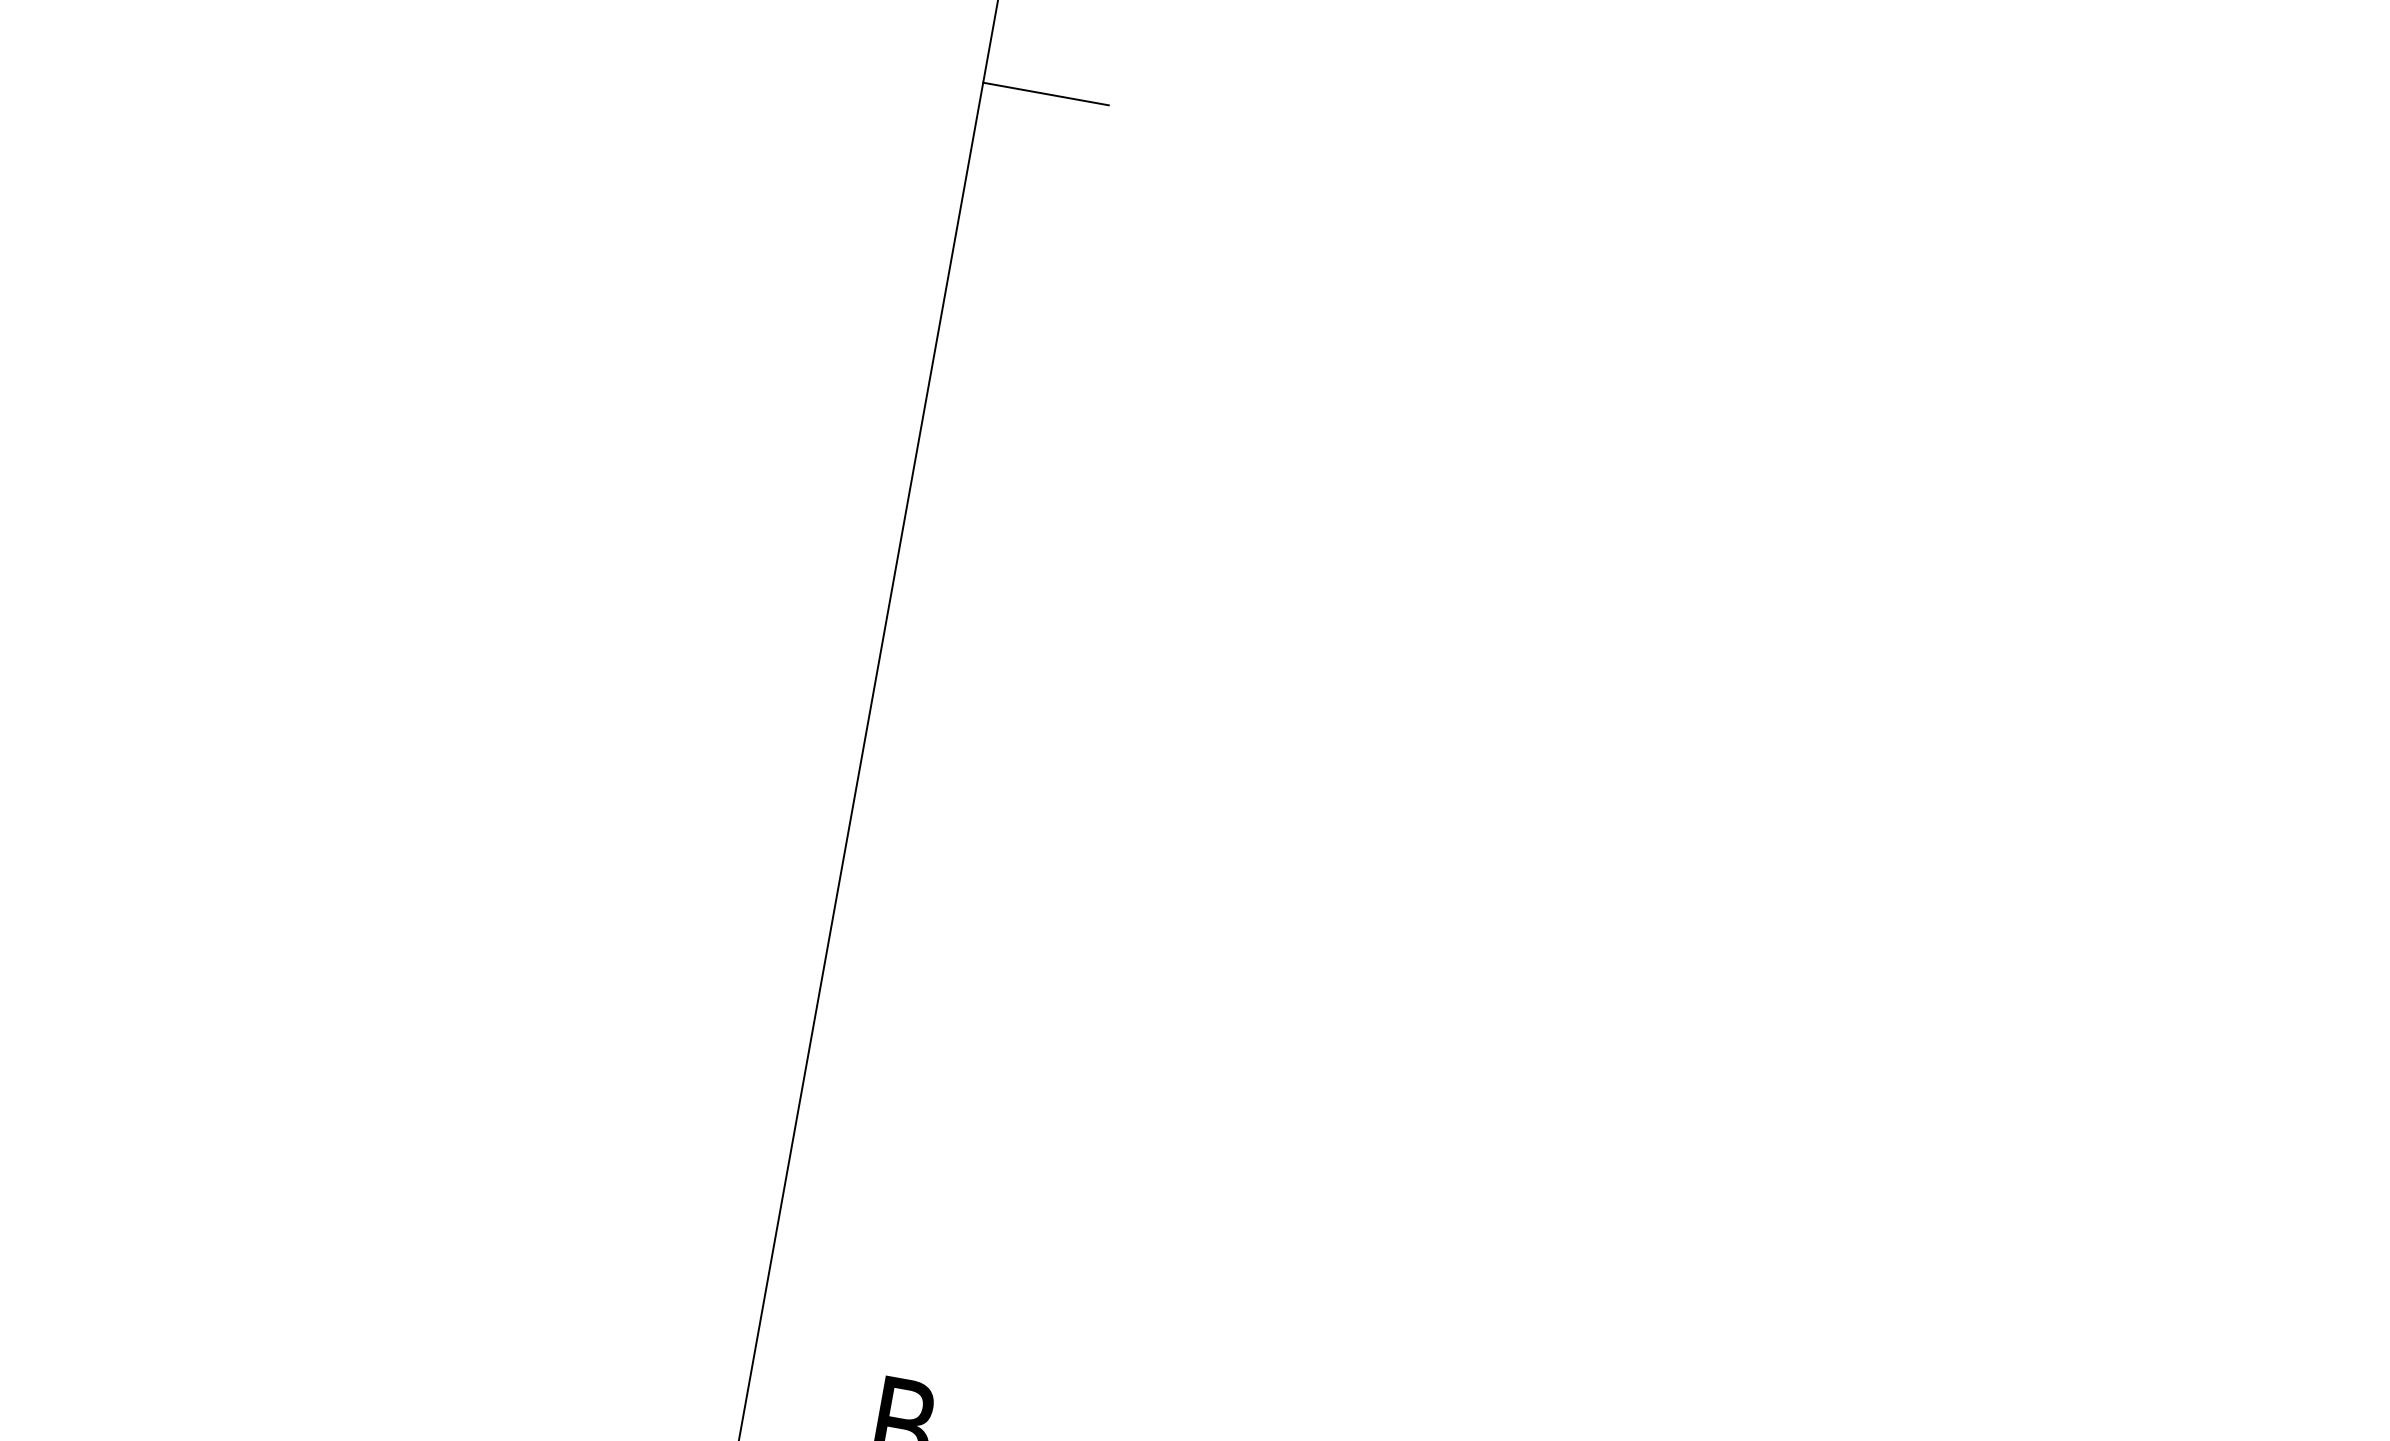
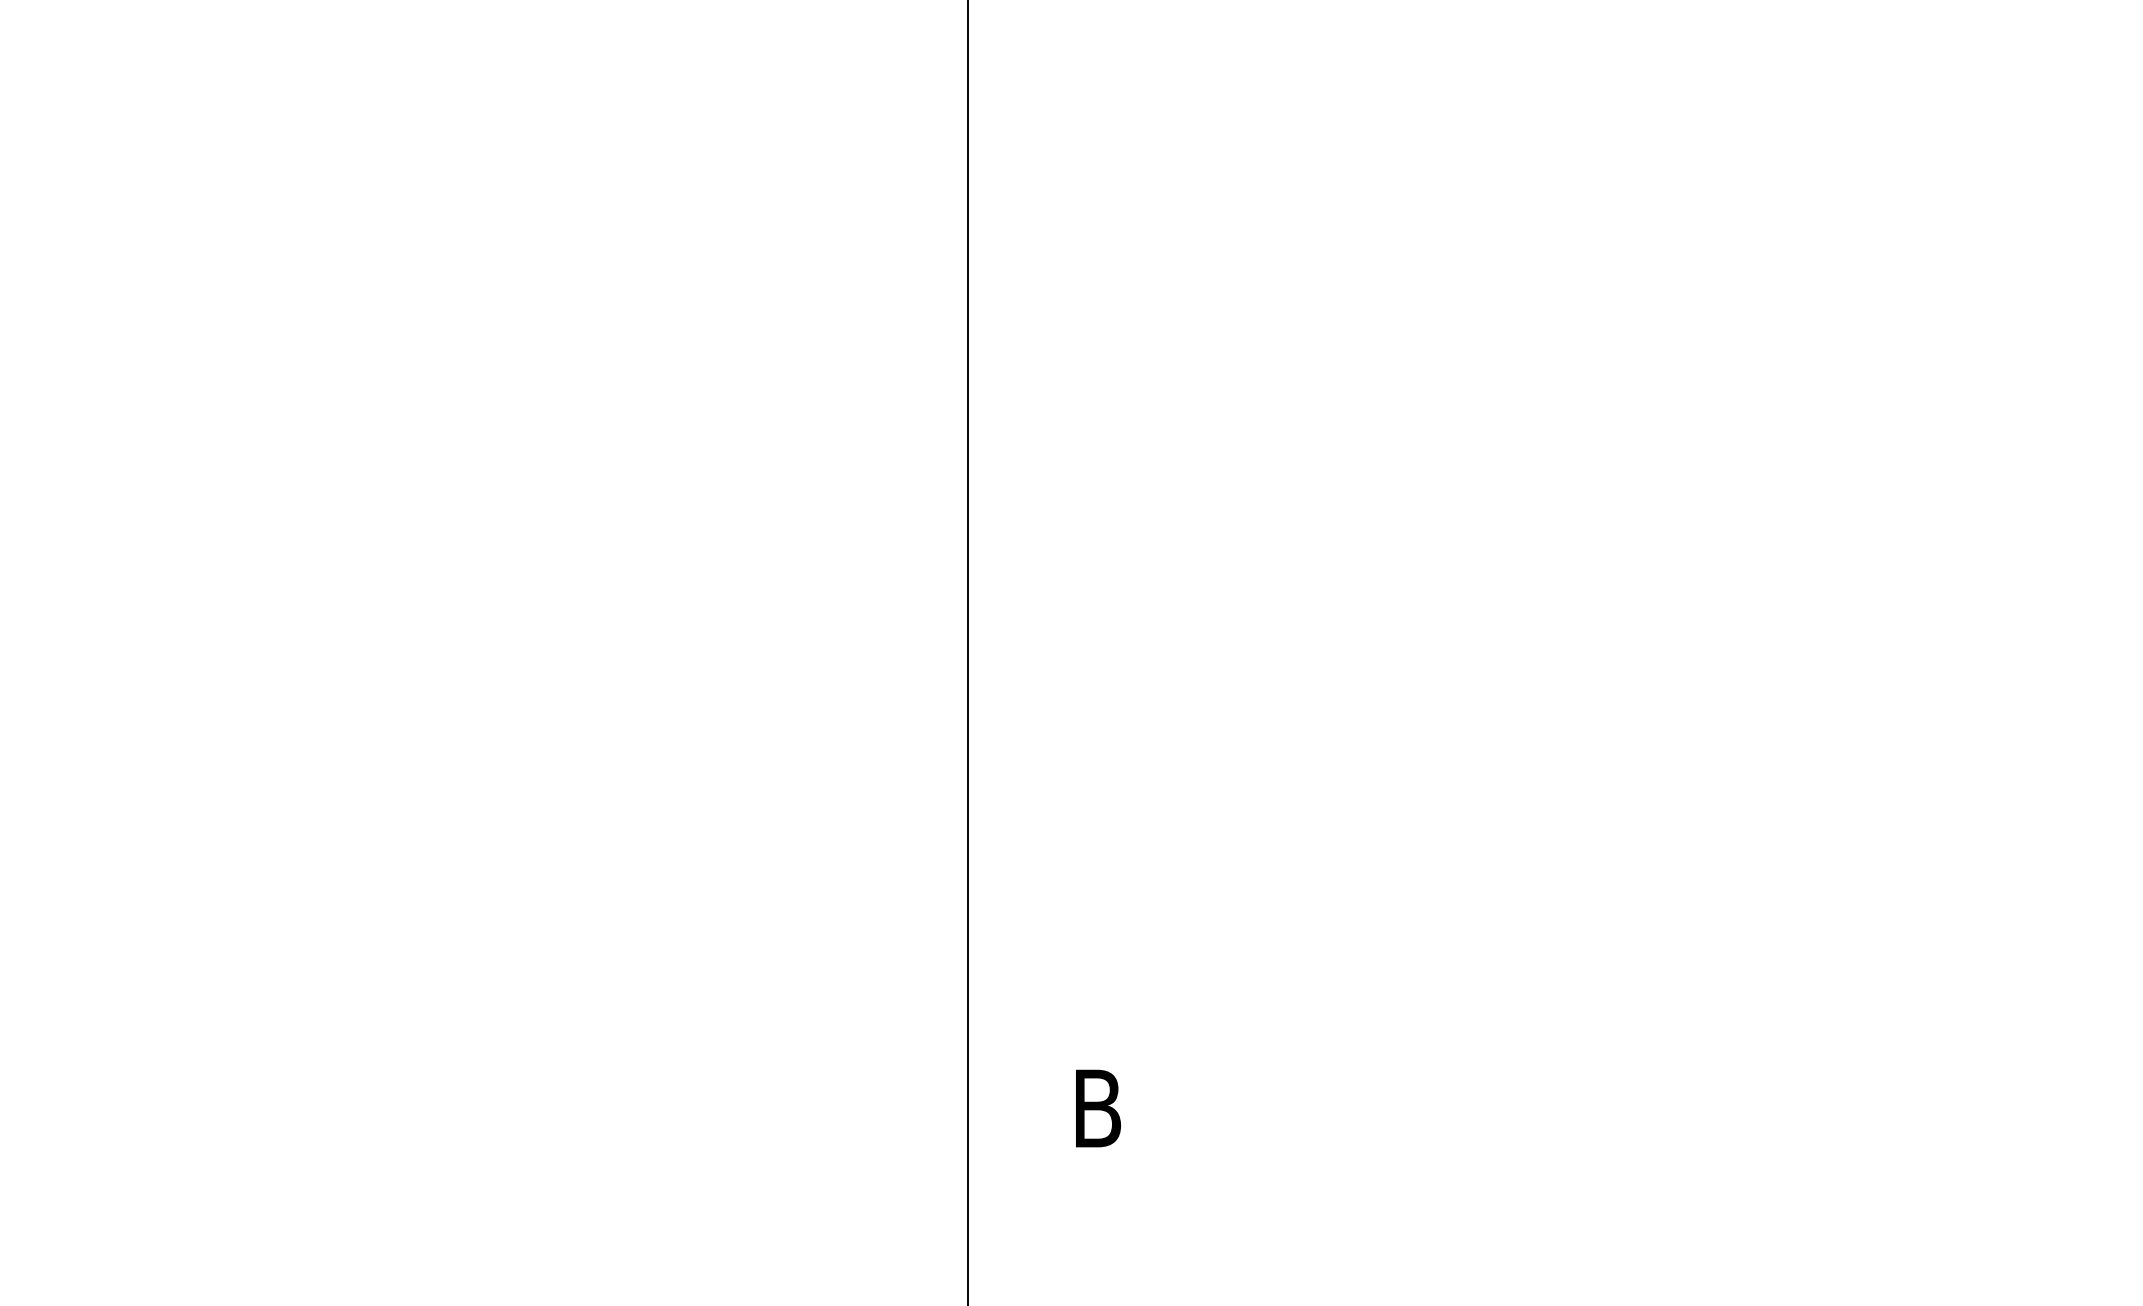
line: (1045, 93) -> (1019, 24), removed

